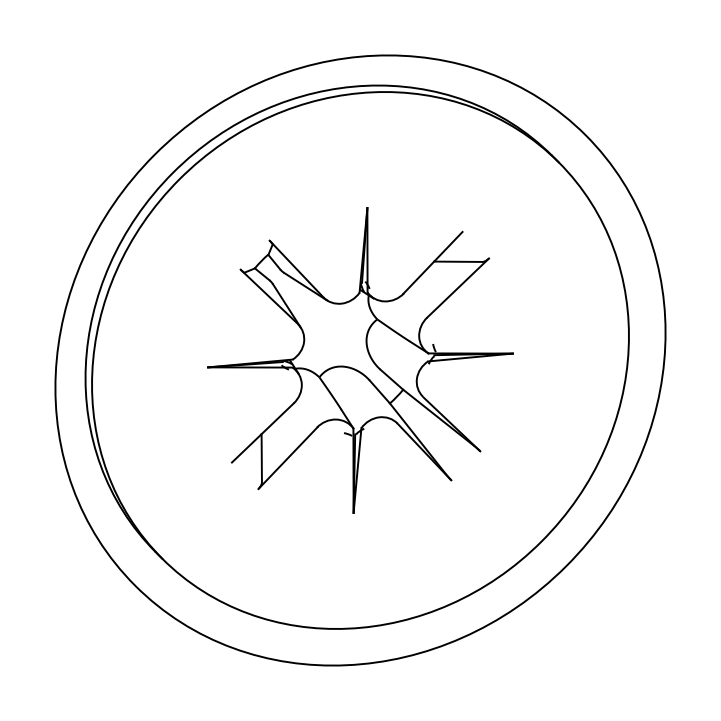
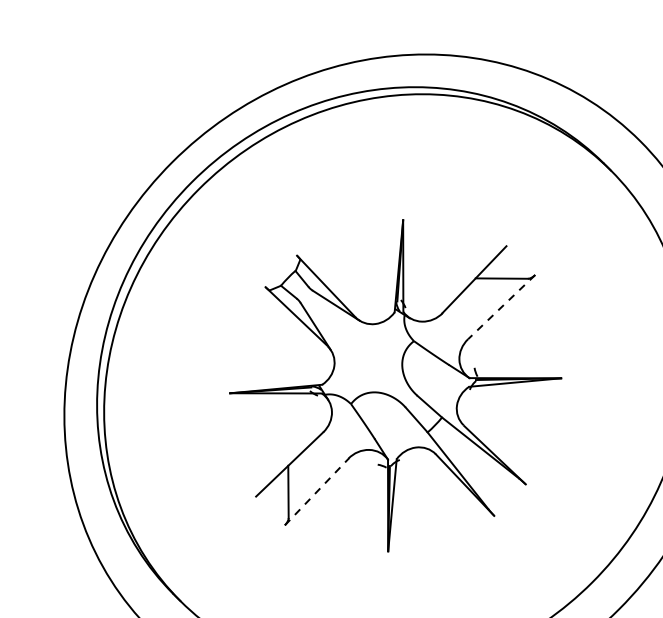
line: (458, 288) -> (502, 307), solid -> dashed
line: (288, 458) -> (317, 492), solid -> dashed

